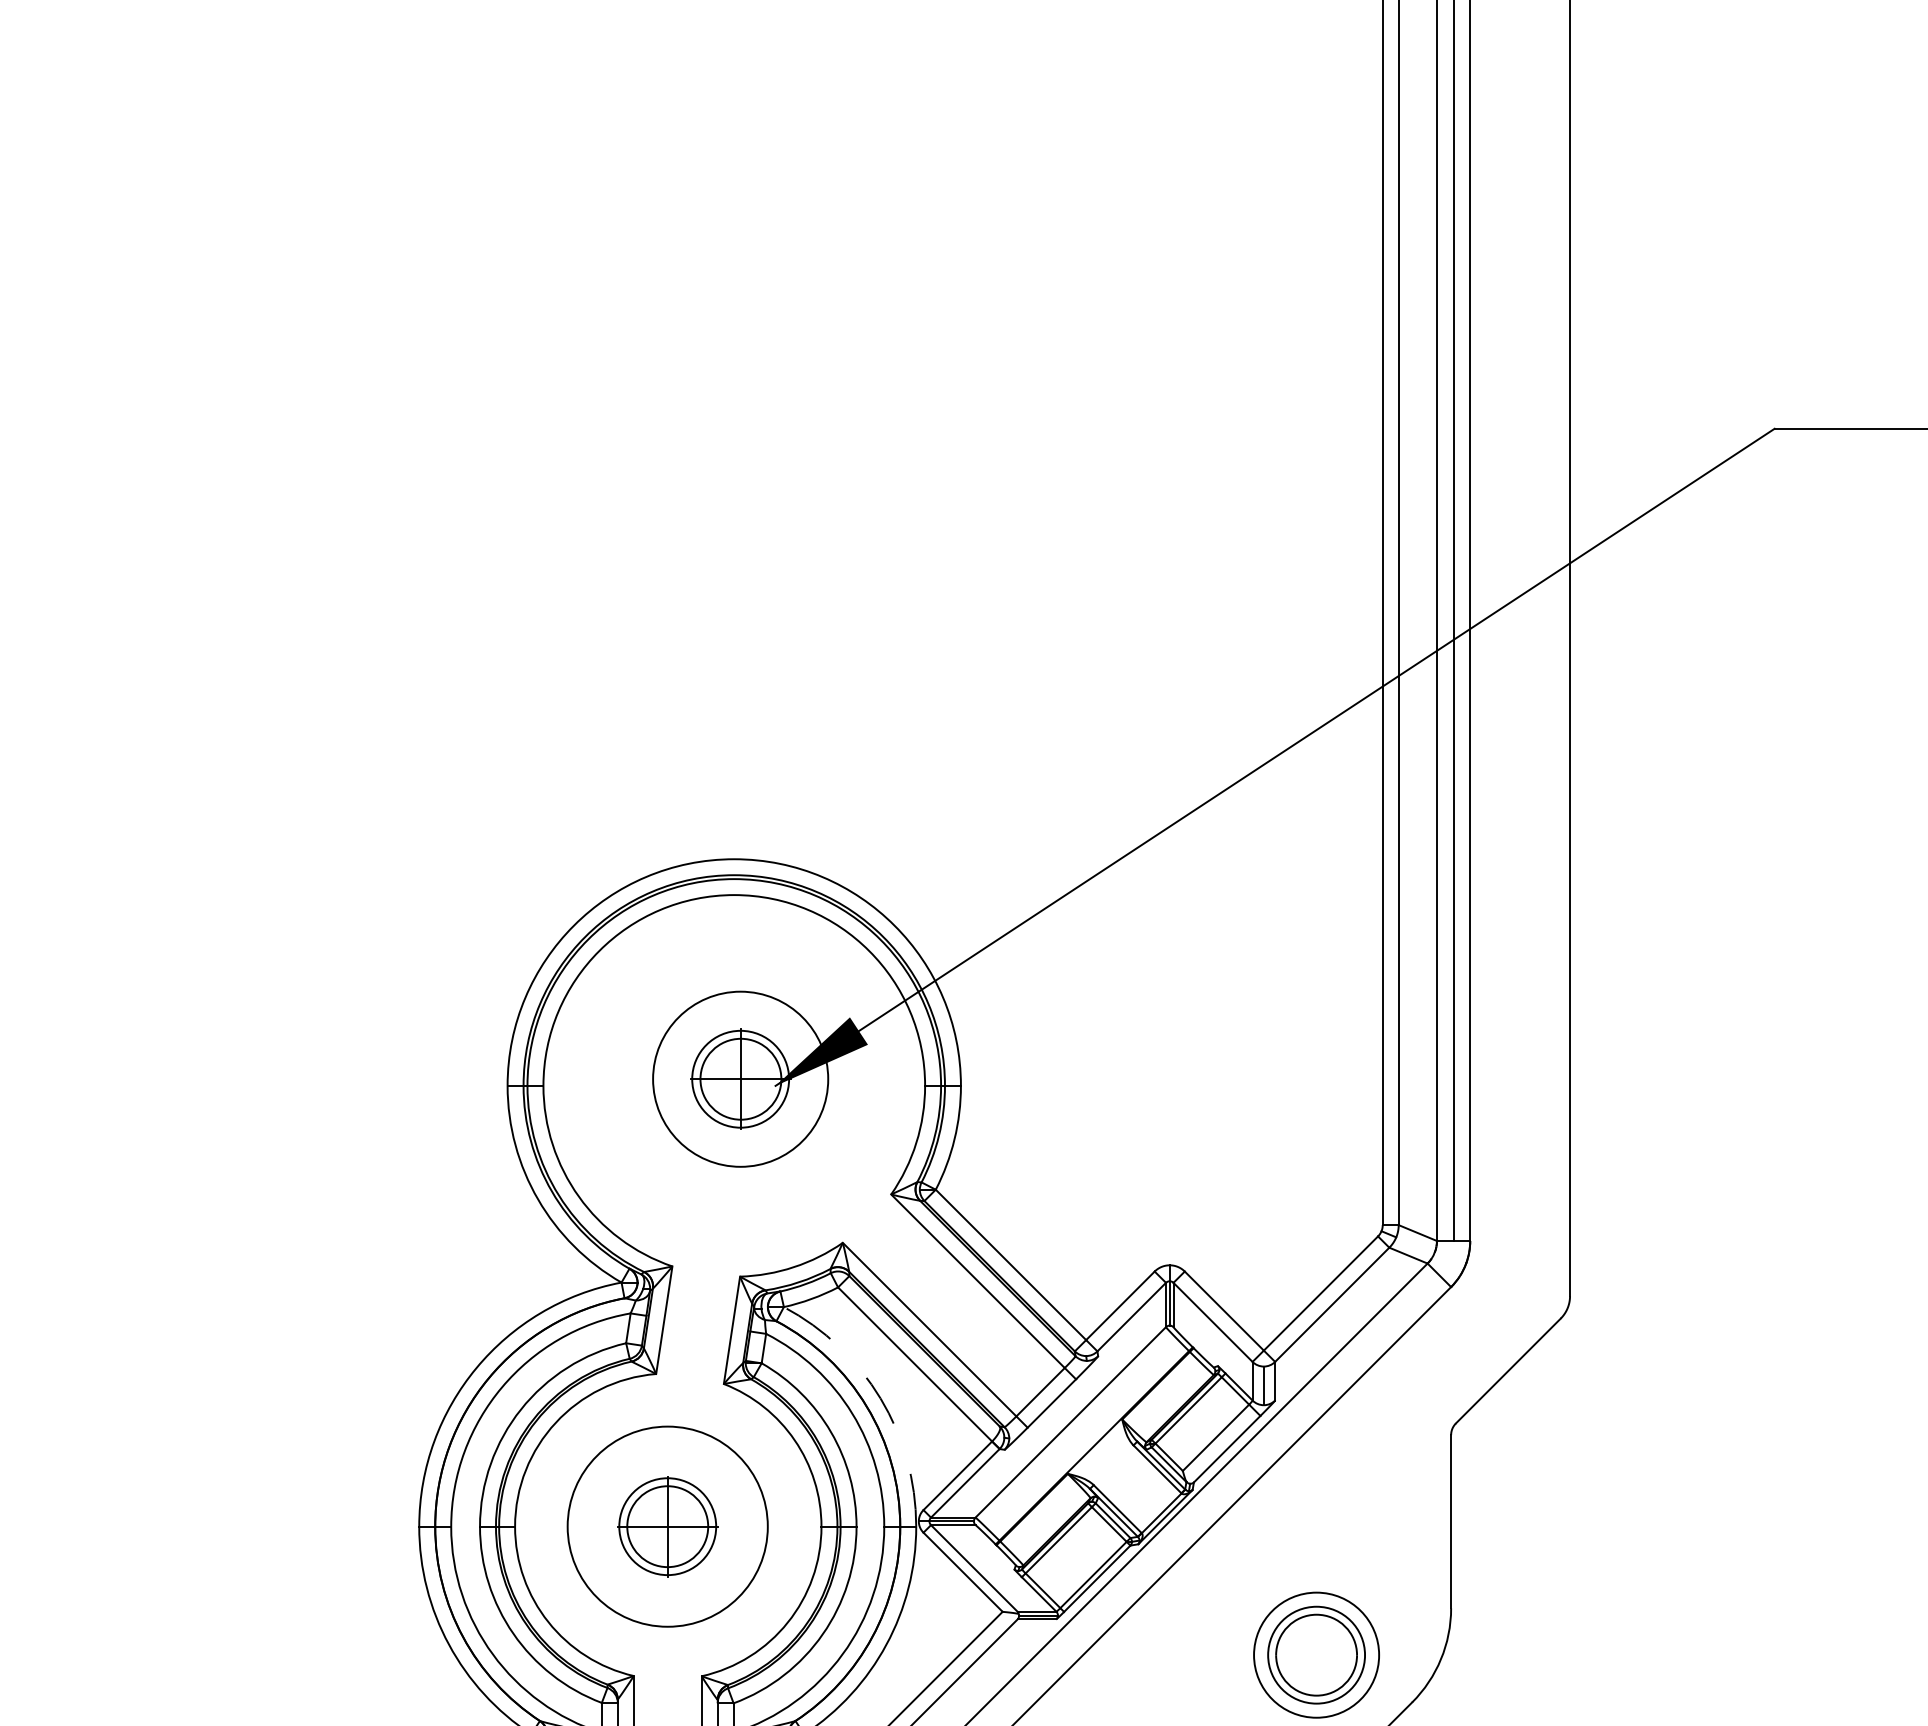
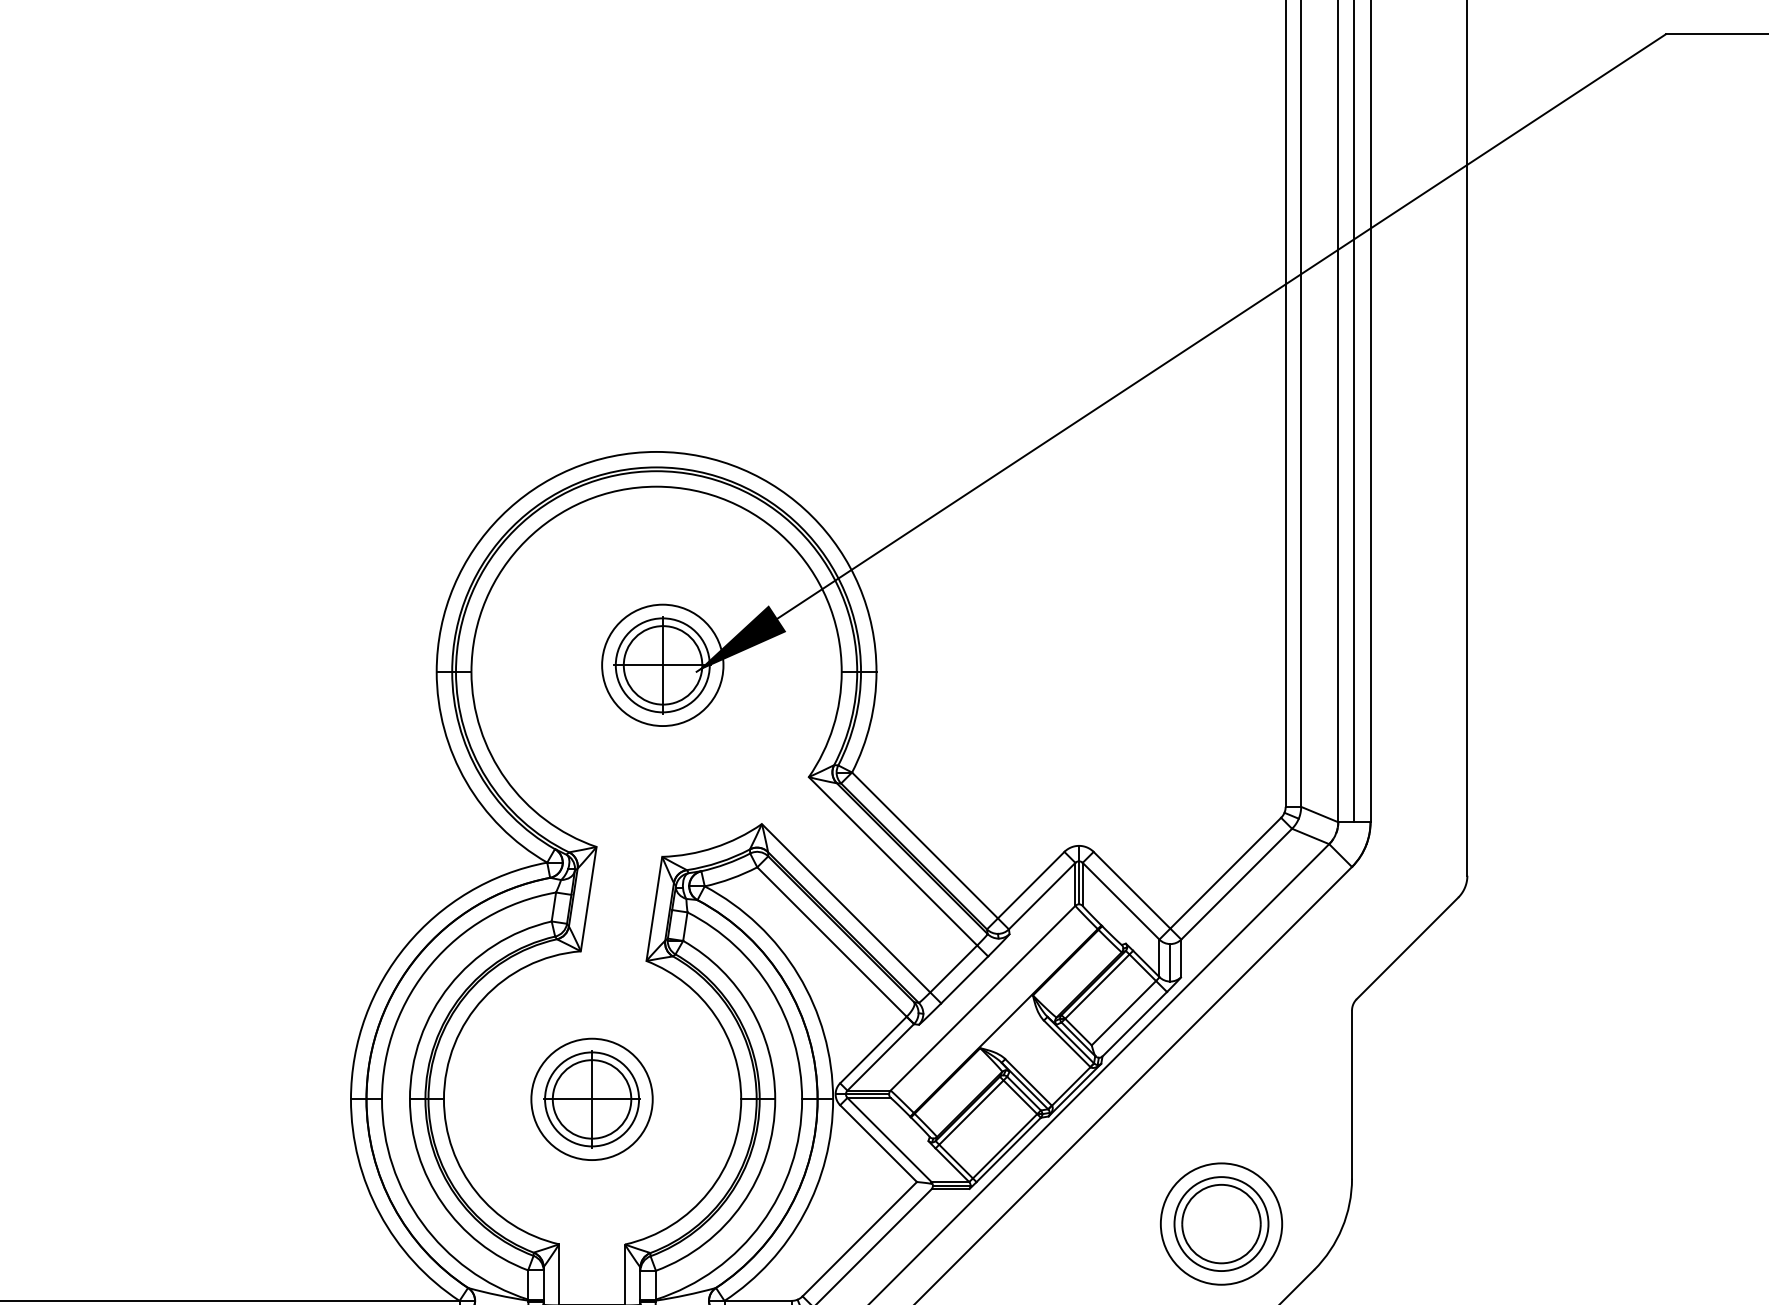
circle: (740, 1078) -> (662, 664), size x0.71
arc: (880, 1398) -> (798, 975), dashed -> solid
circle: (667, 1526) -> (591, 1099), size x0.62

